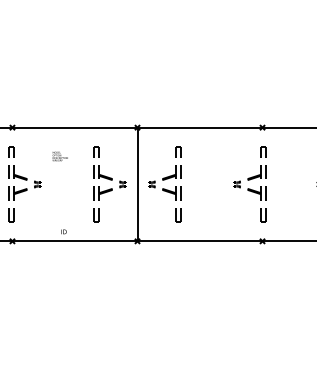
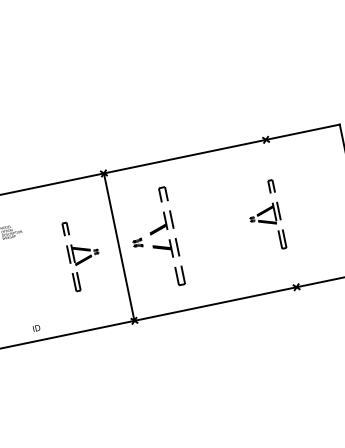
part: (109, 184) -> (82, 254), size x0.7
part: (249, 184) -> (264, 217), size x0.7

